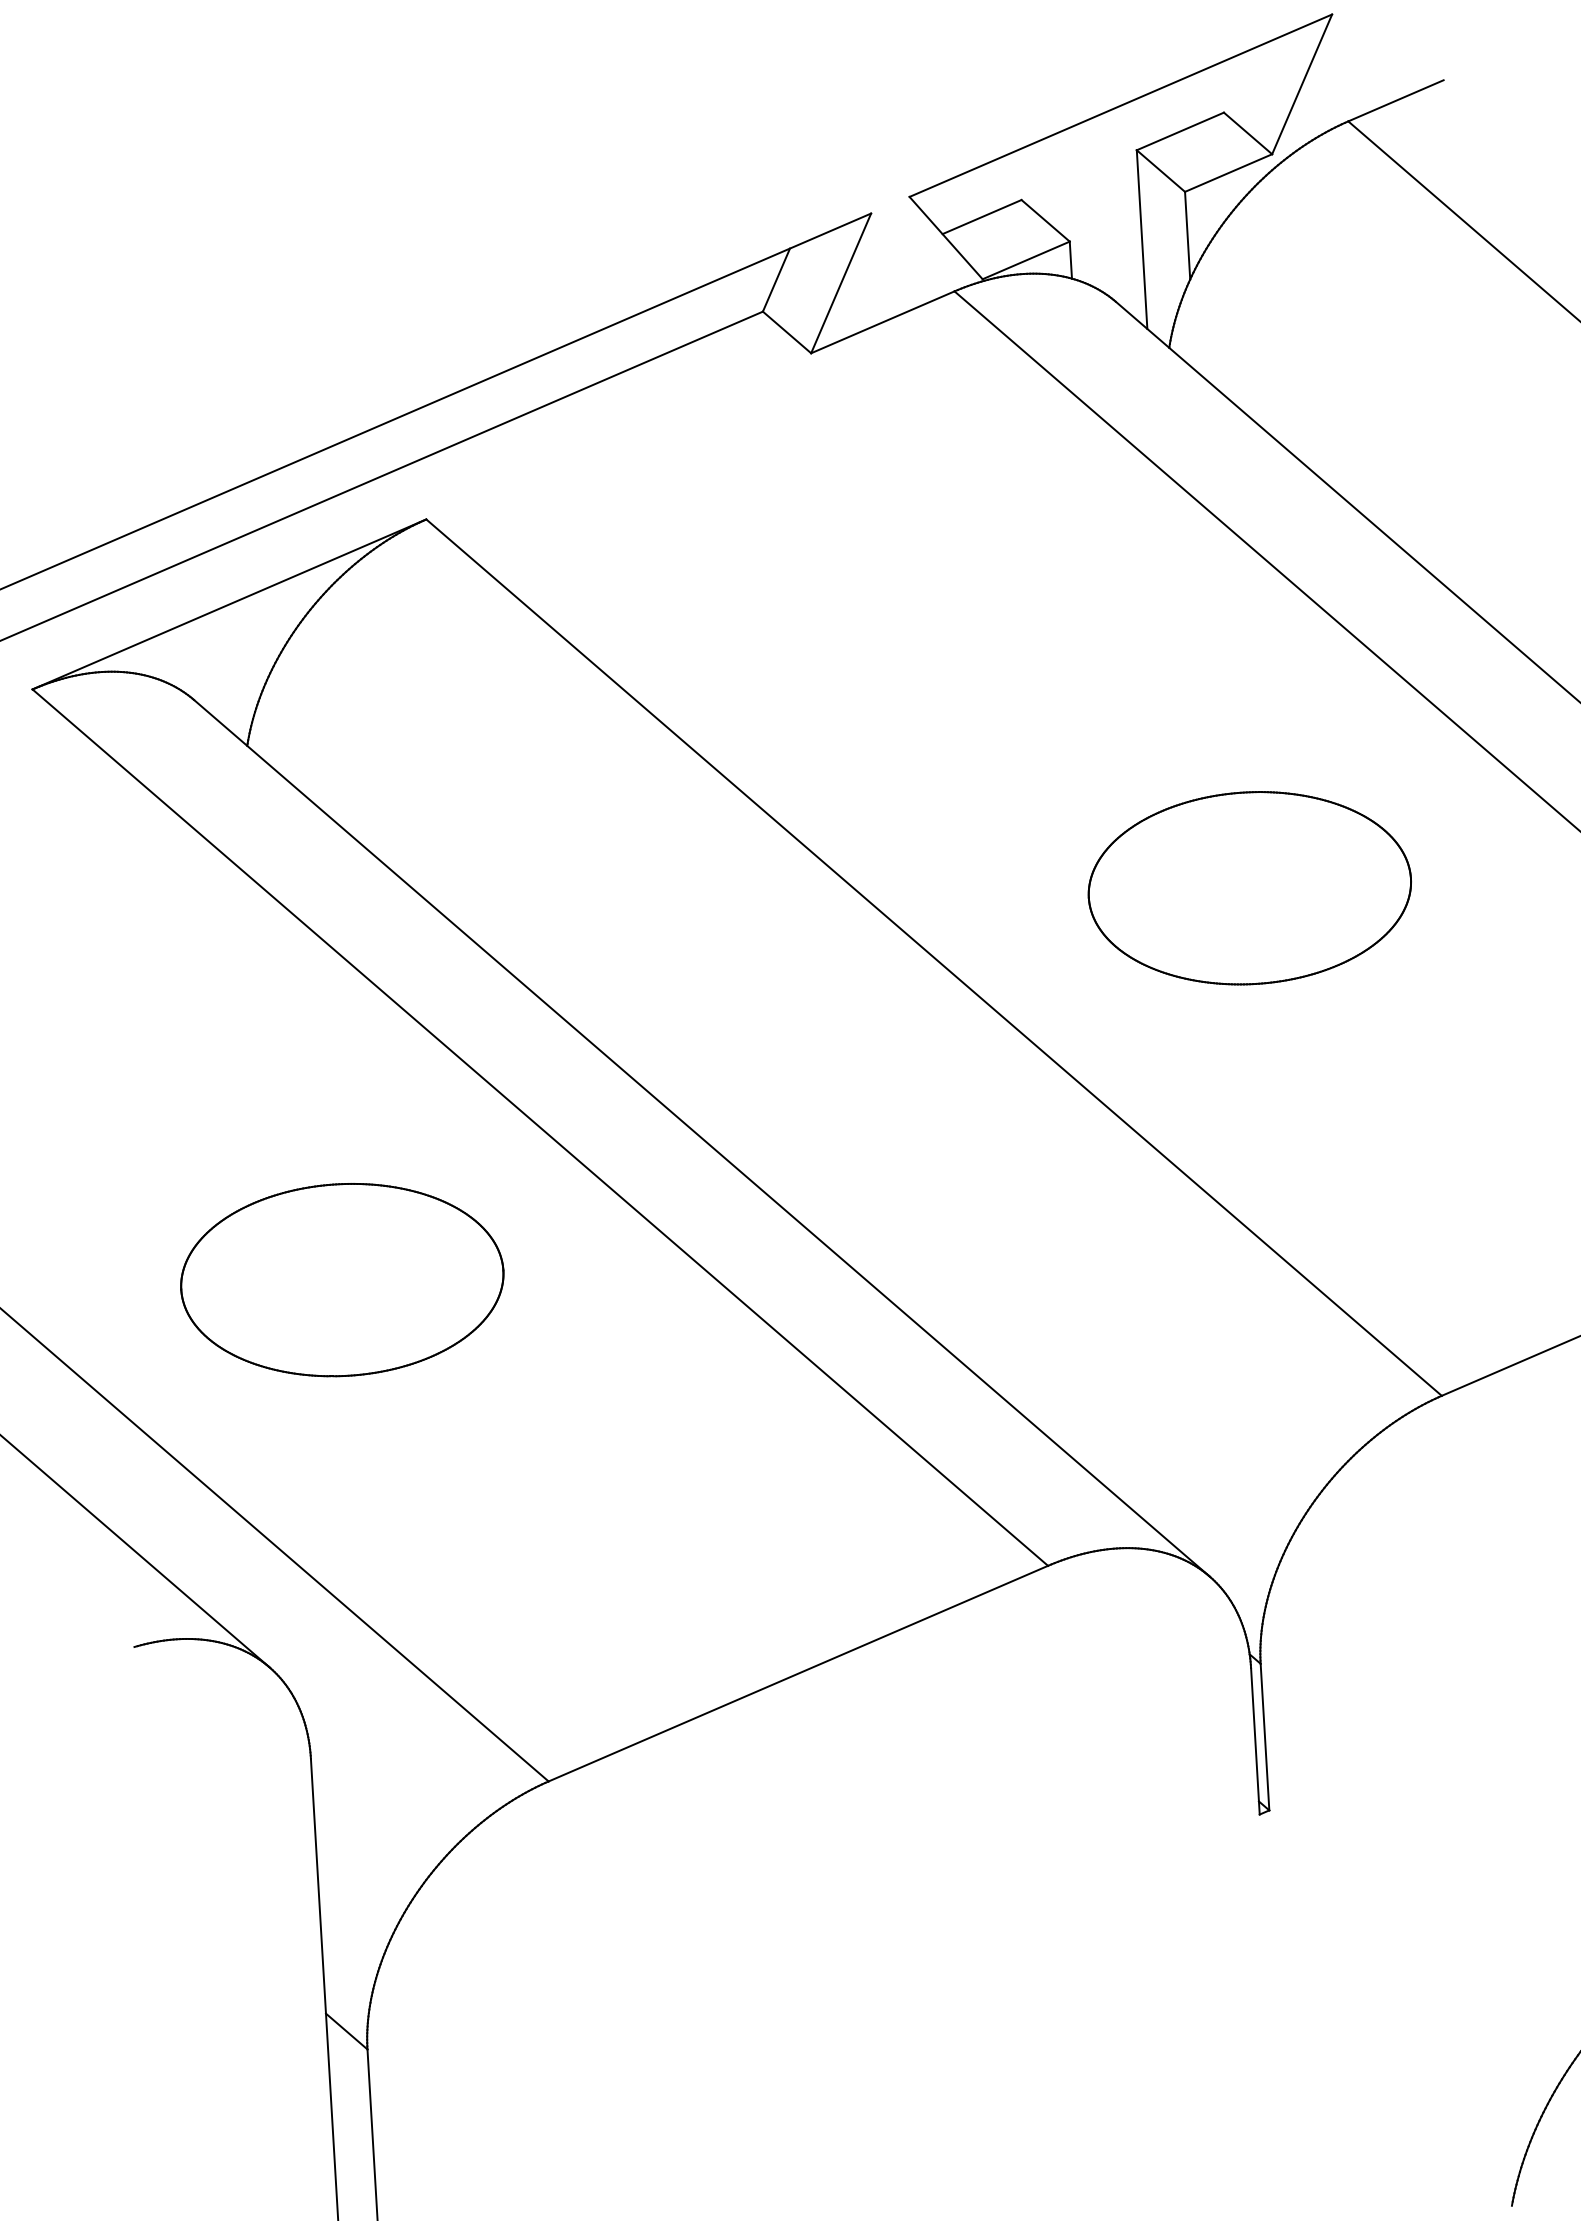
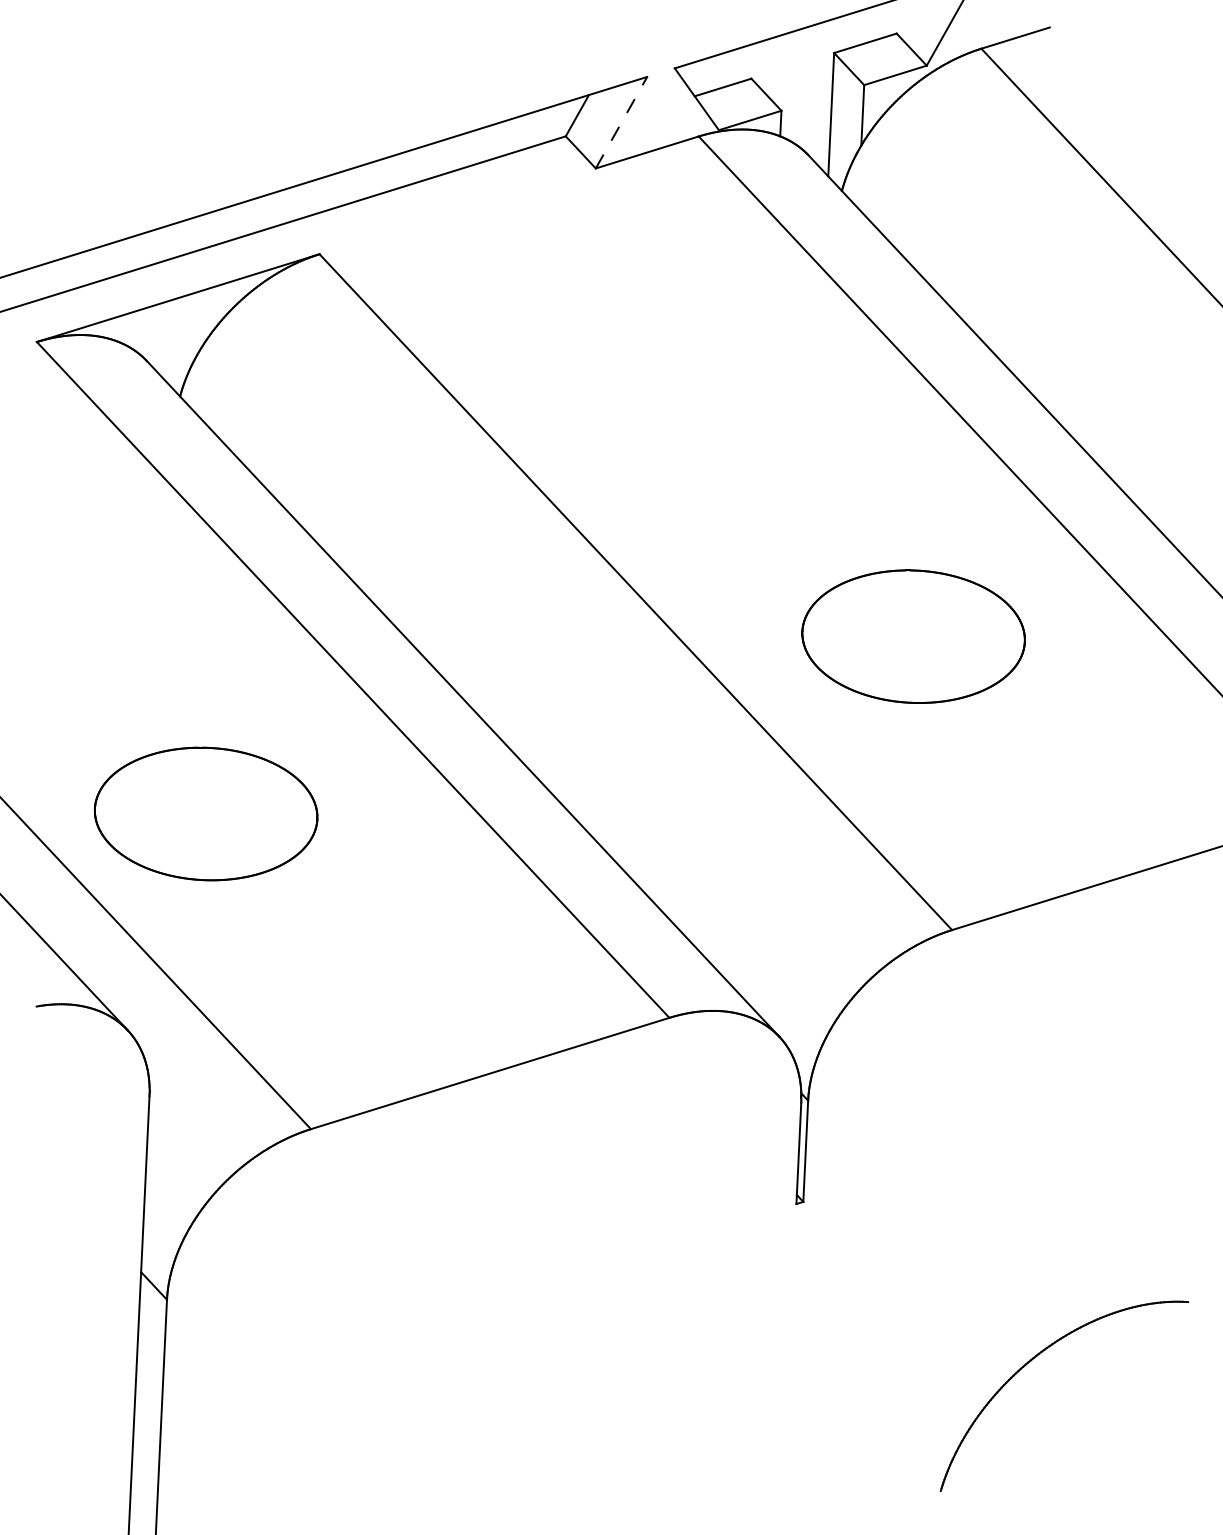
line: (841, 283) -> (621, 122), solid -> dashed
part: (1249, 887) -> (913, 636), moved
part: (341, 1279) -> (205, 813), moved

